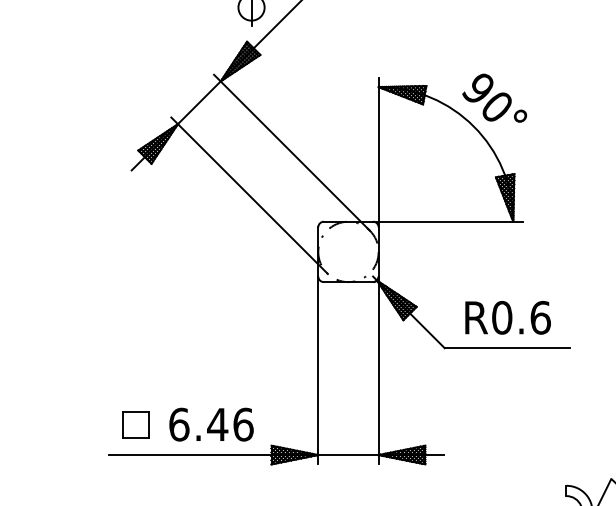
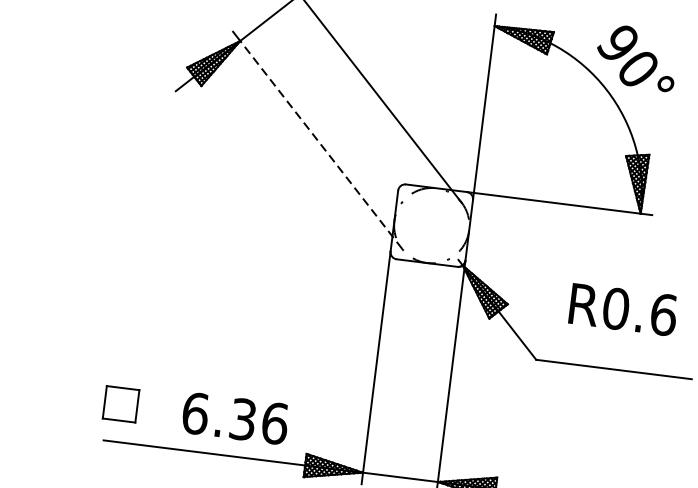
line: (252, 198) -> (321, 144), solid -> dashed
text: (507, 317) -> (622, 309), moved
part: (135, 424) -> (120, 403), moved
text: (217, 424) -> (242, 419), 6.46 -> 6.36

